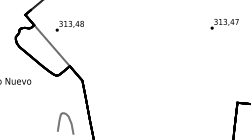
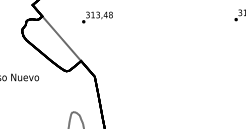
text: (69, 26) -> (97, 17), moved

